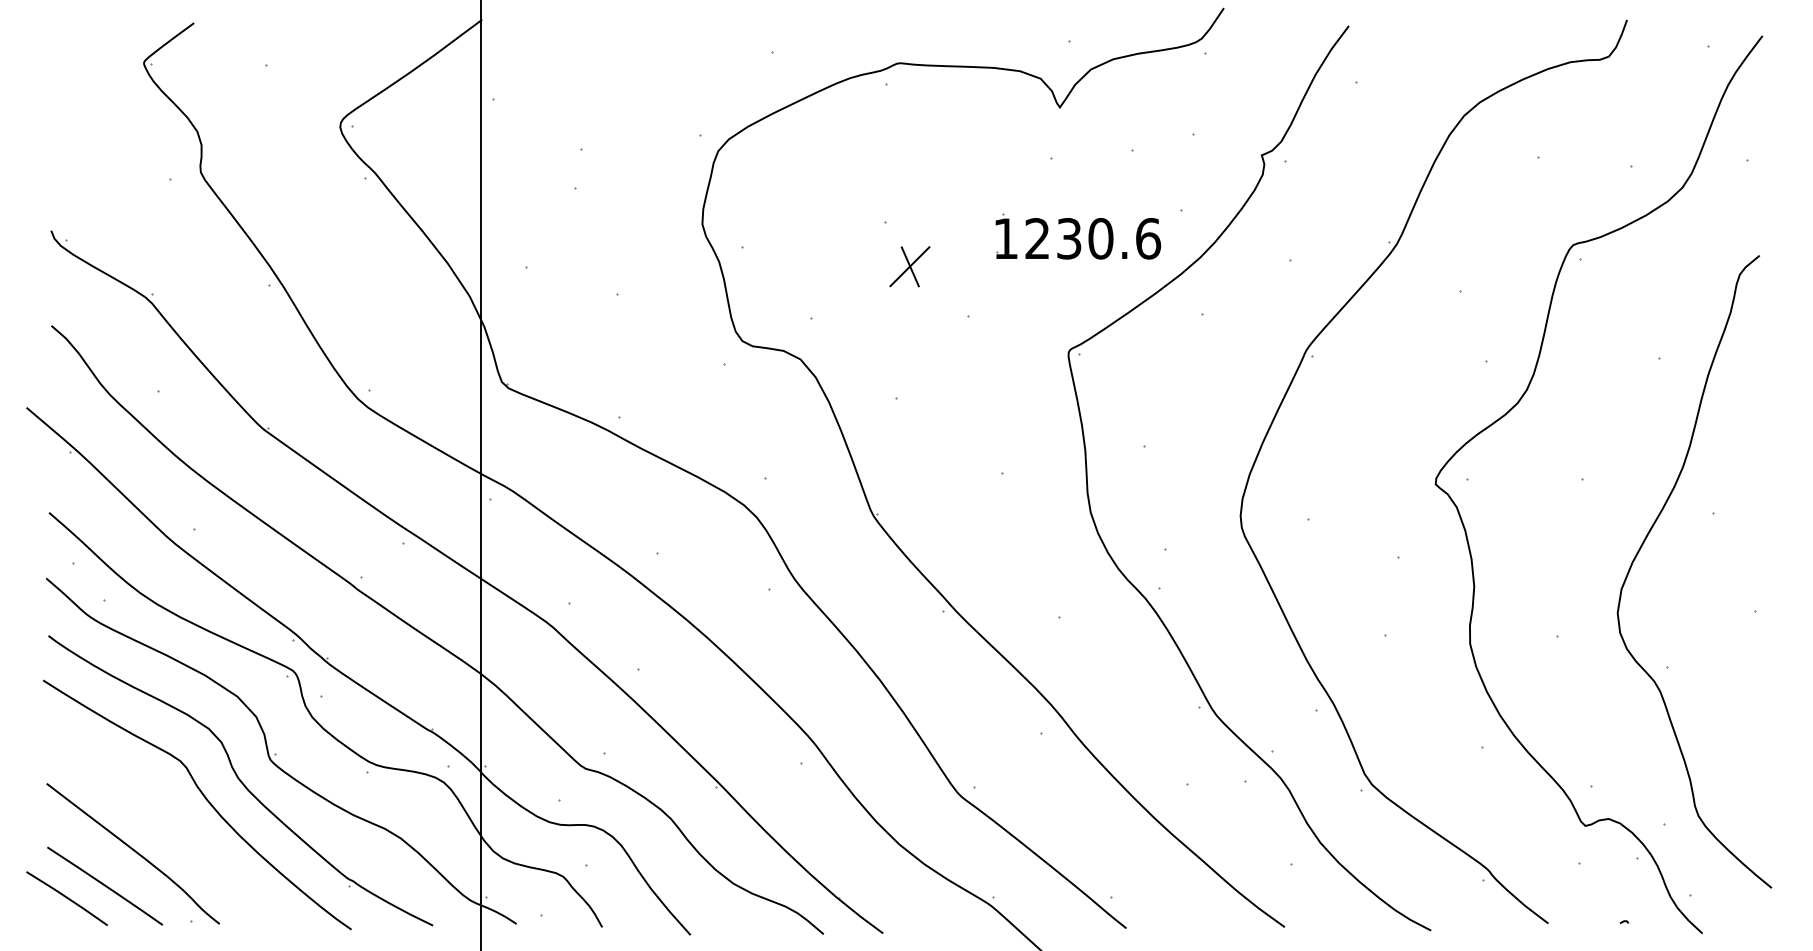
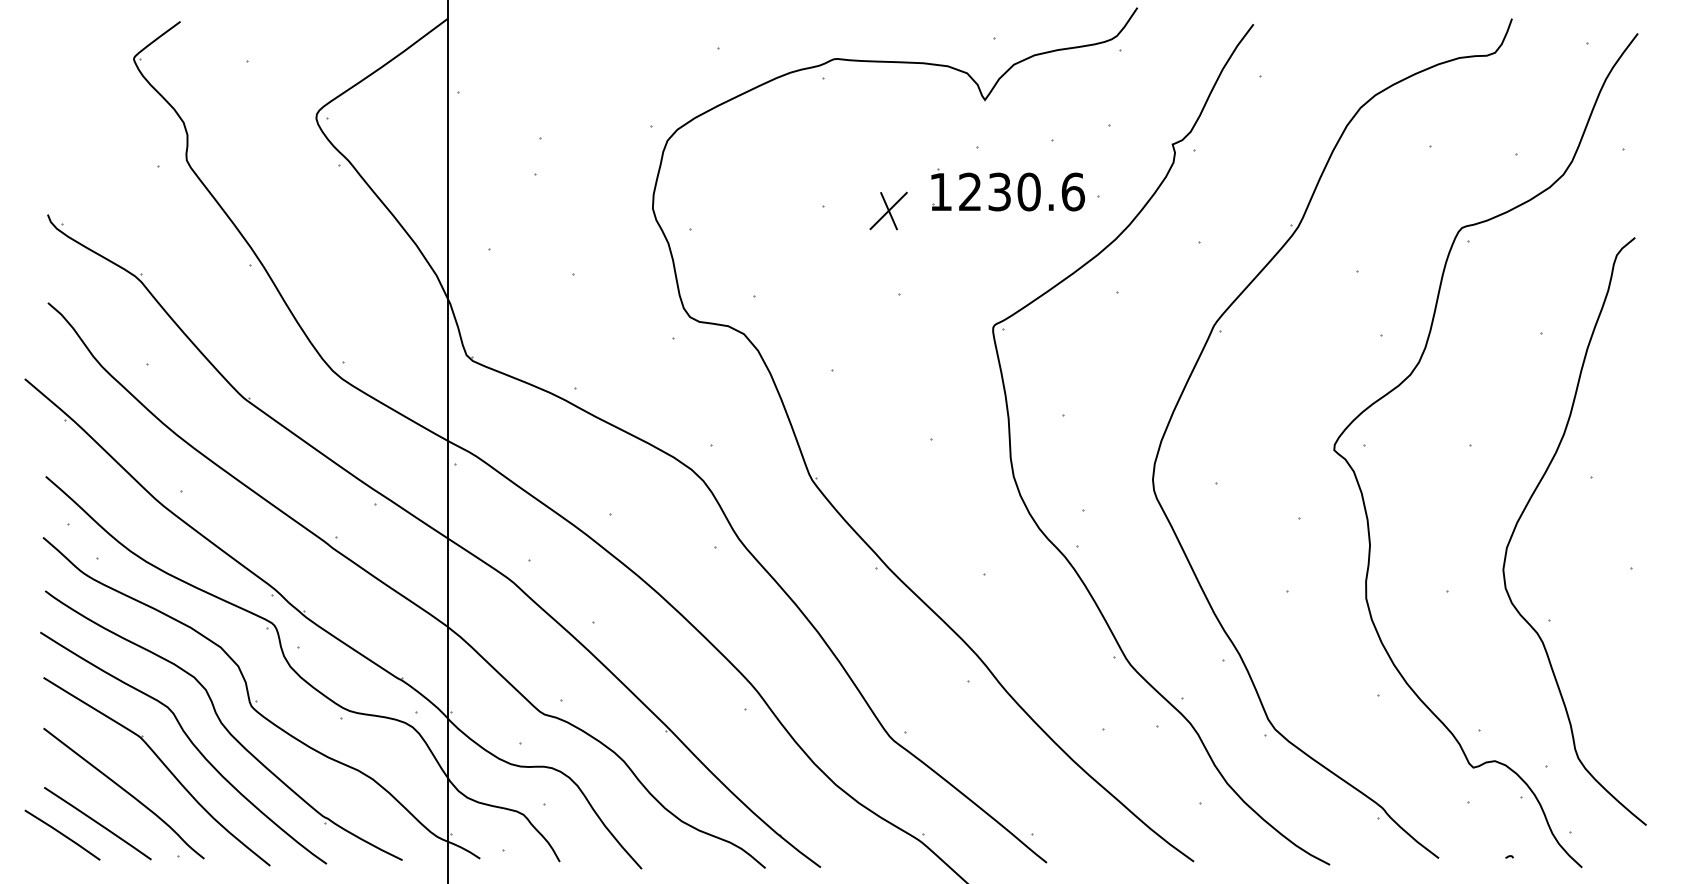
part: (1077, 236) -> (1007, 189), moved
part: (909, 266) -> (888, 210), moved
part: (175, 823) -> (163, 765), added

